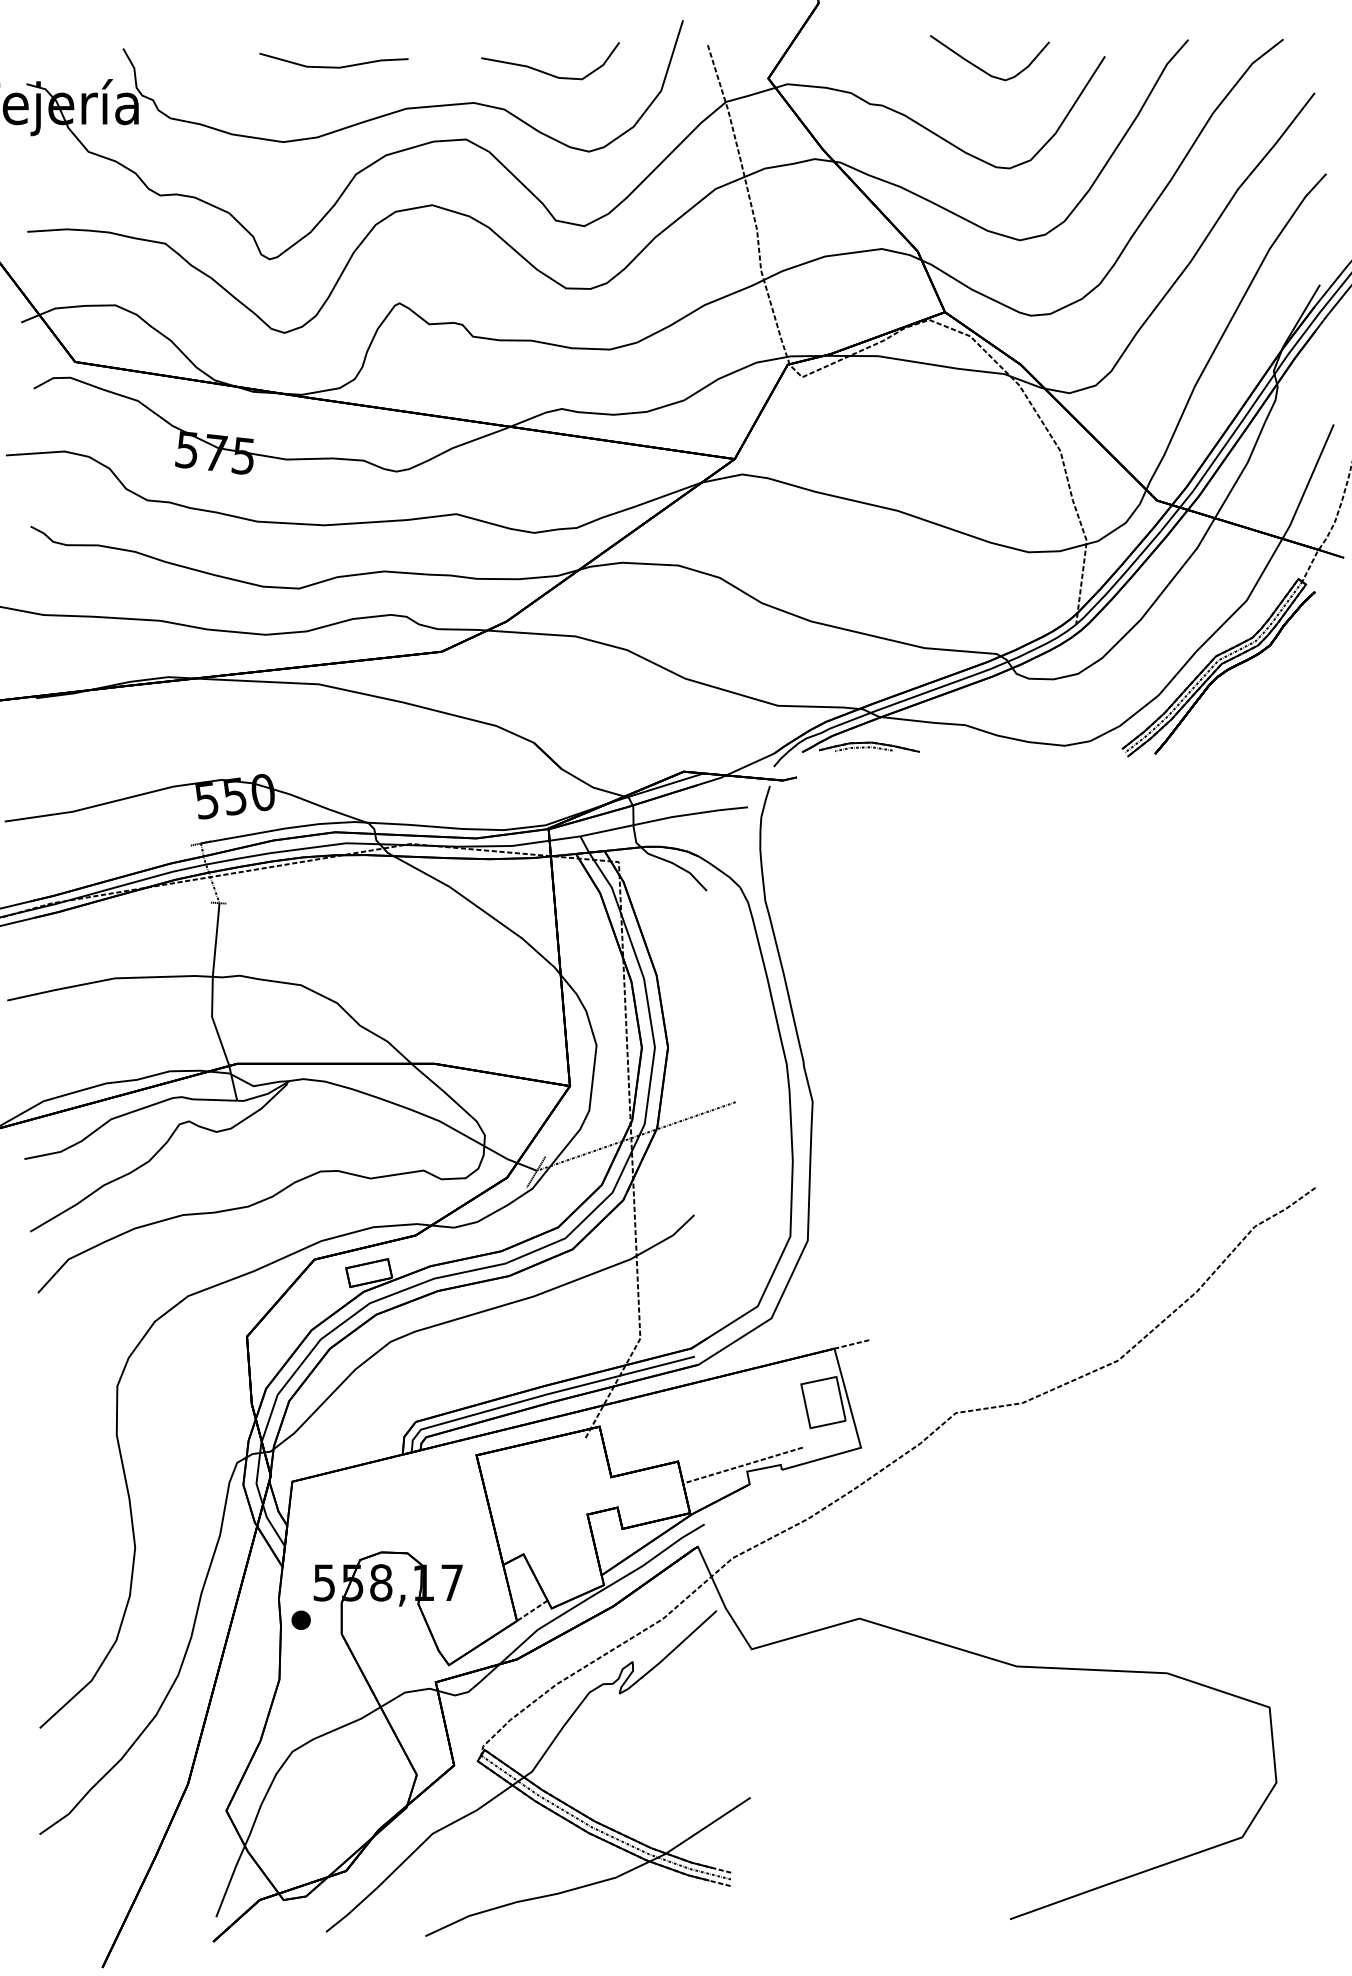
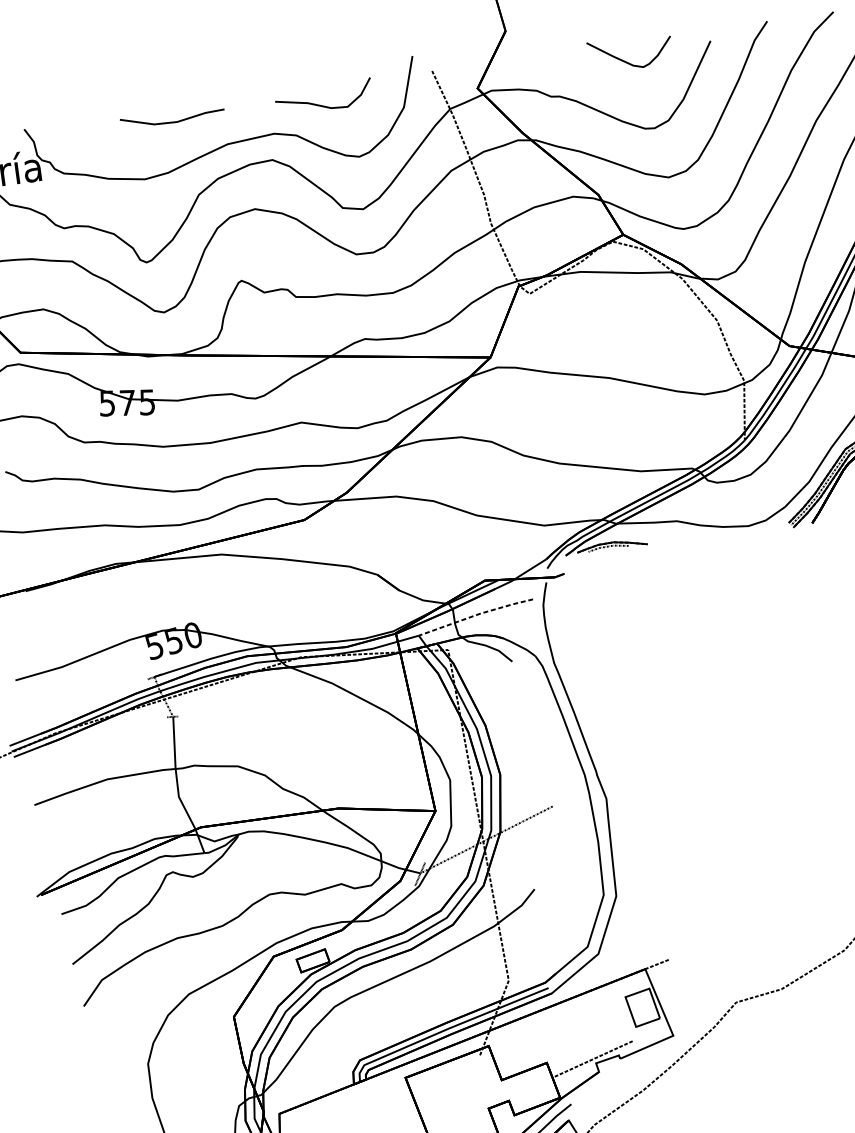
line: (664, 818) -> (475, 615), solid -> dashed

